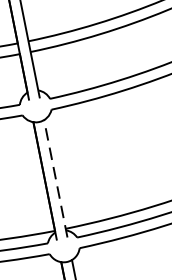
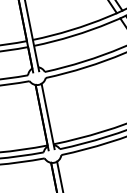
line: (56, 177) -> (48, 115), dashed -> solid

